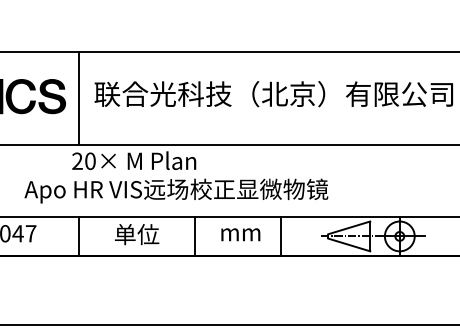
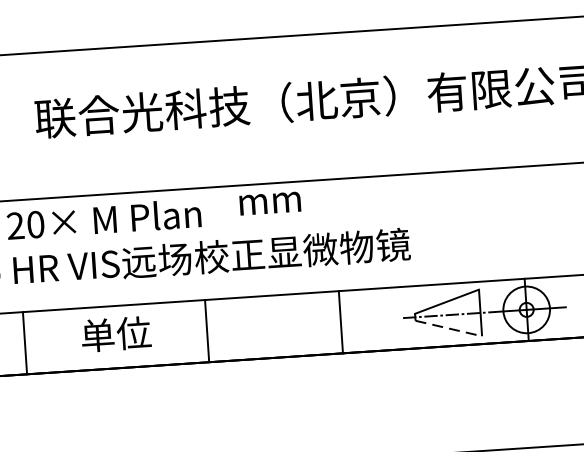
line: (78, 97) -> (10, 126), removed
text: (240, 234) -> (269, 203), moved
line: (349, 245) -> (449, 329), solid -> dashed

